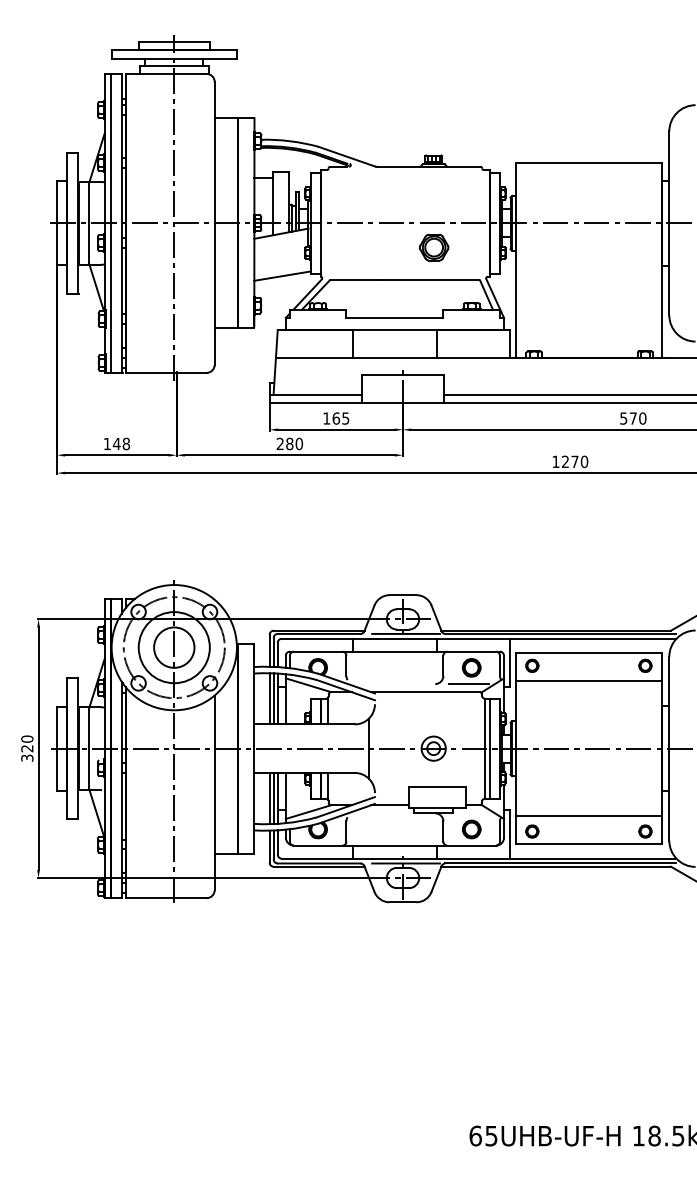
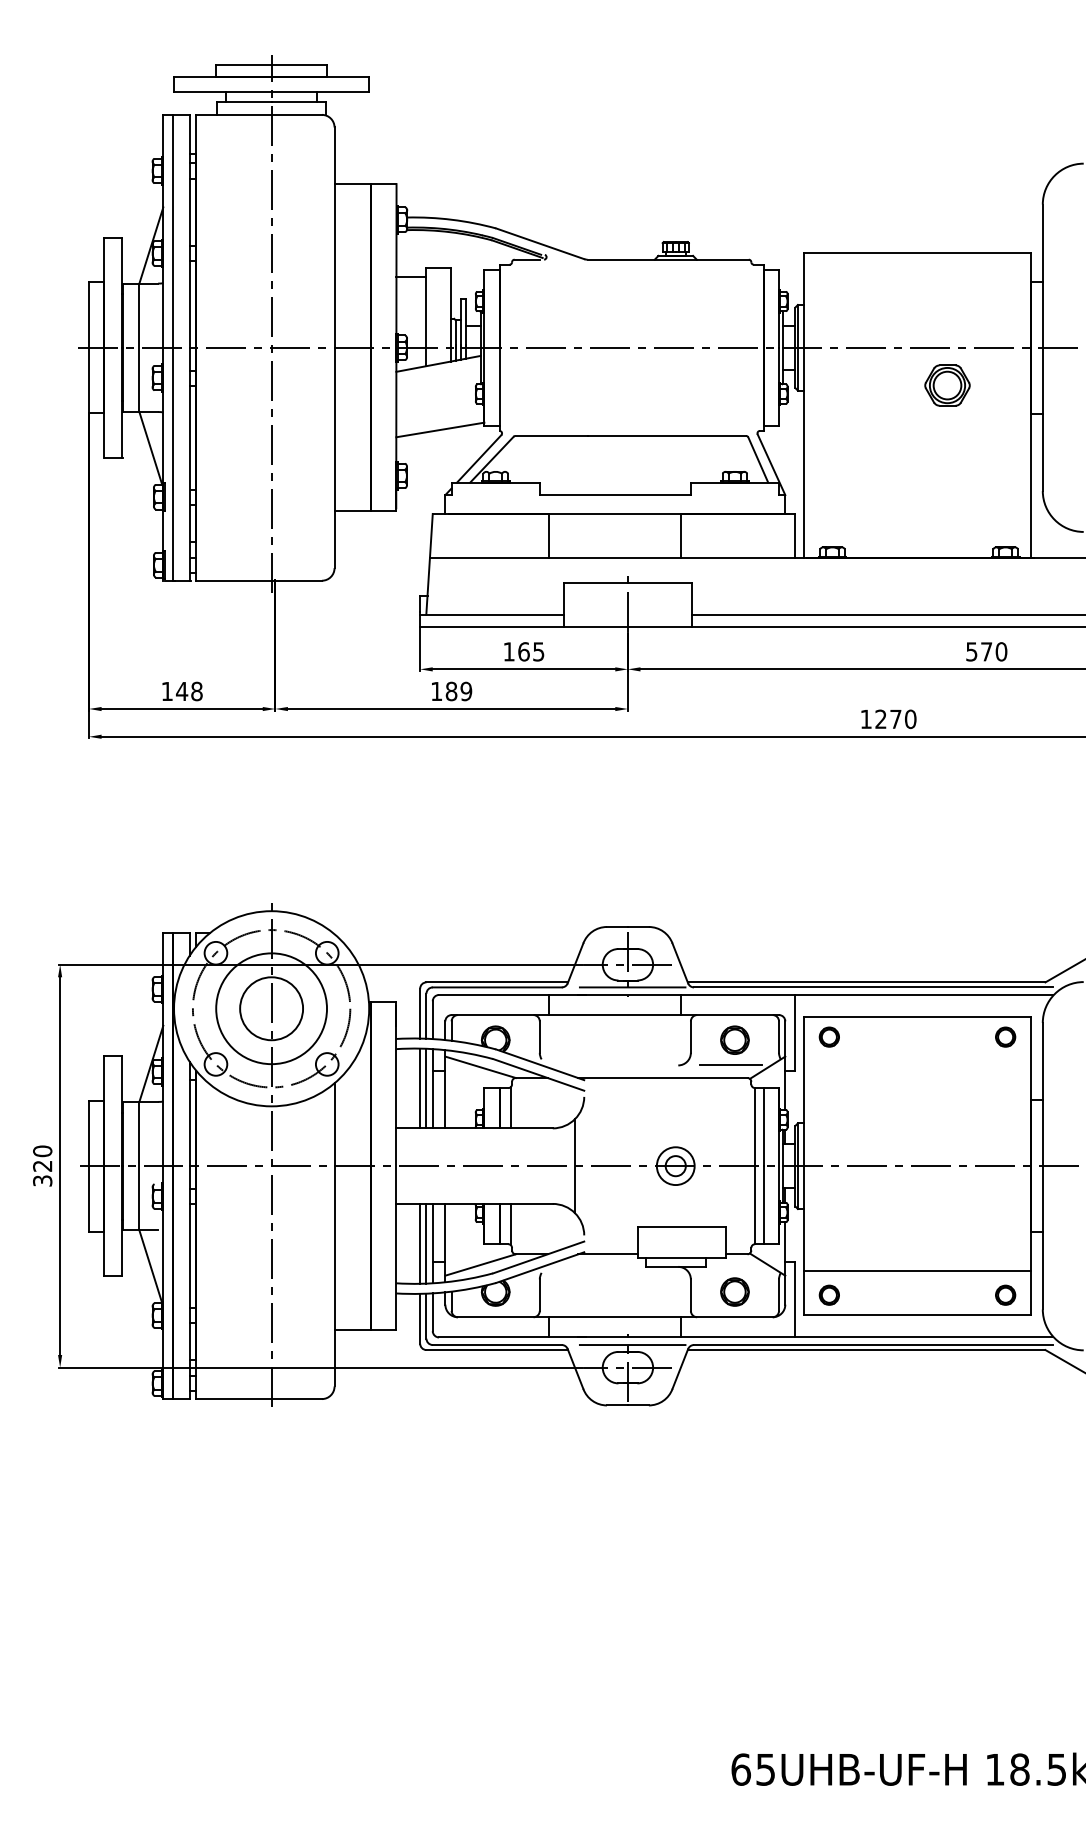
part: (434, 247) -> (948, 385), moved
text: (289, 443) -> (451, 690), 280 -> 189
line: (588, 681) -> (916, 1061), removed

